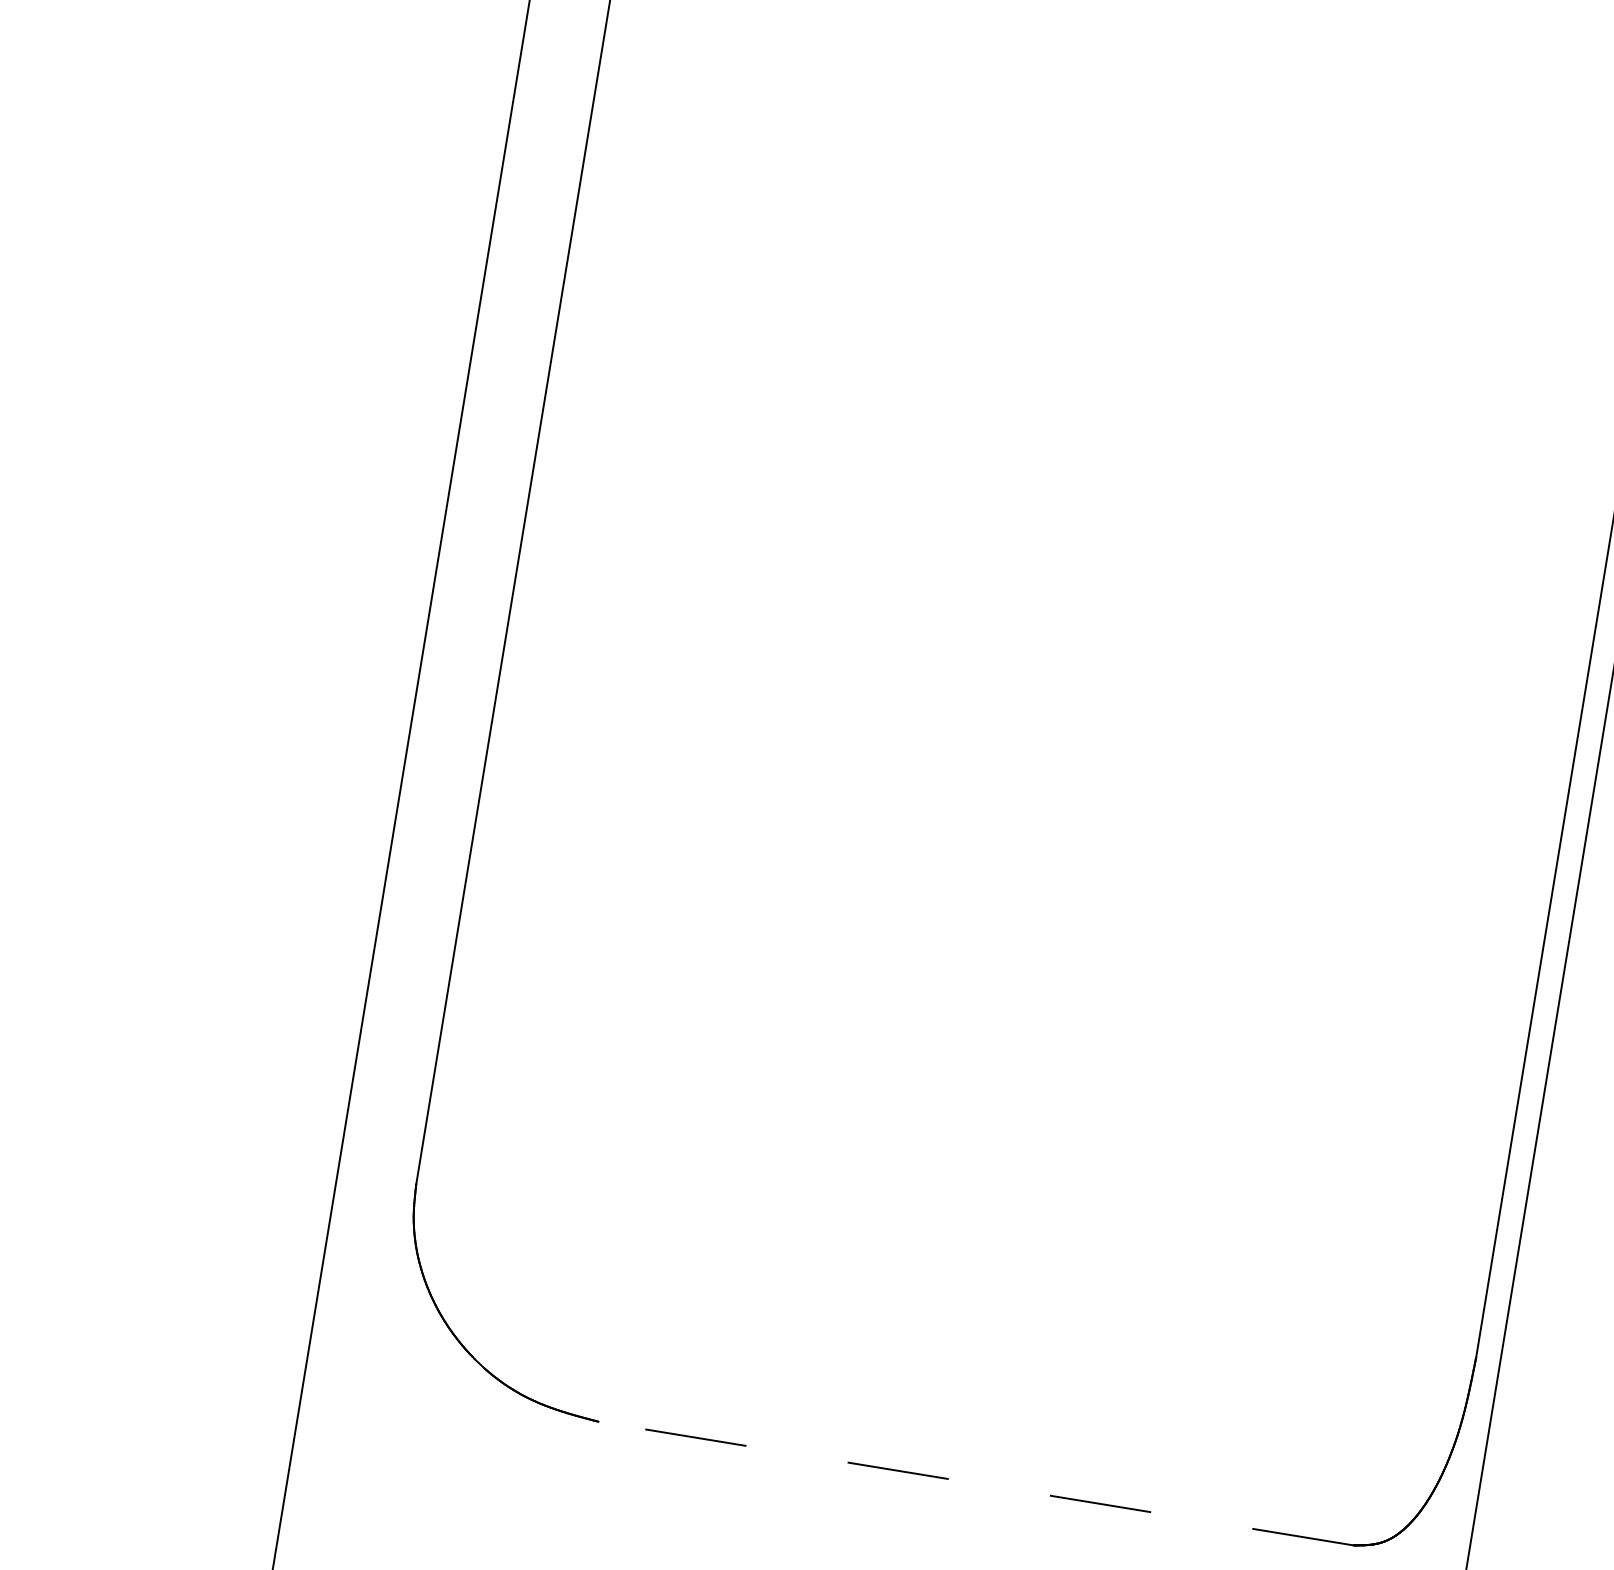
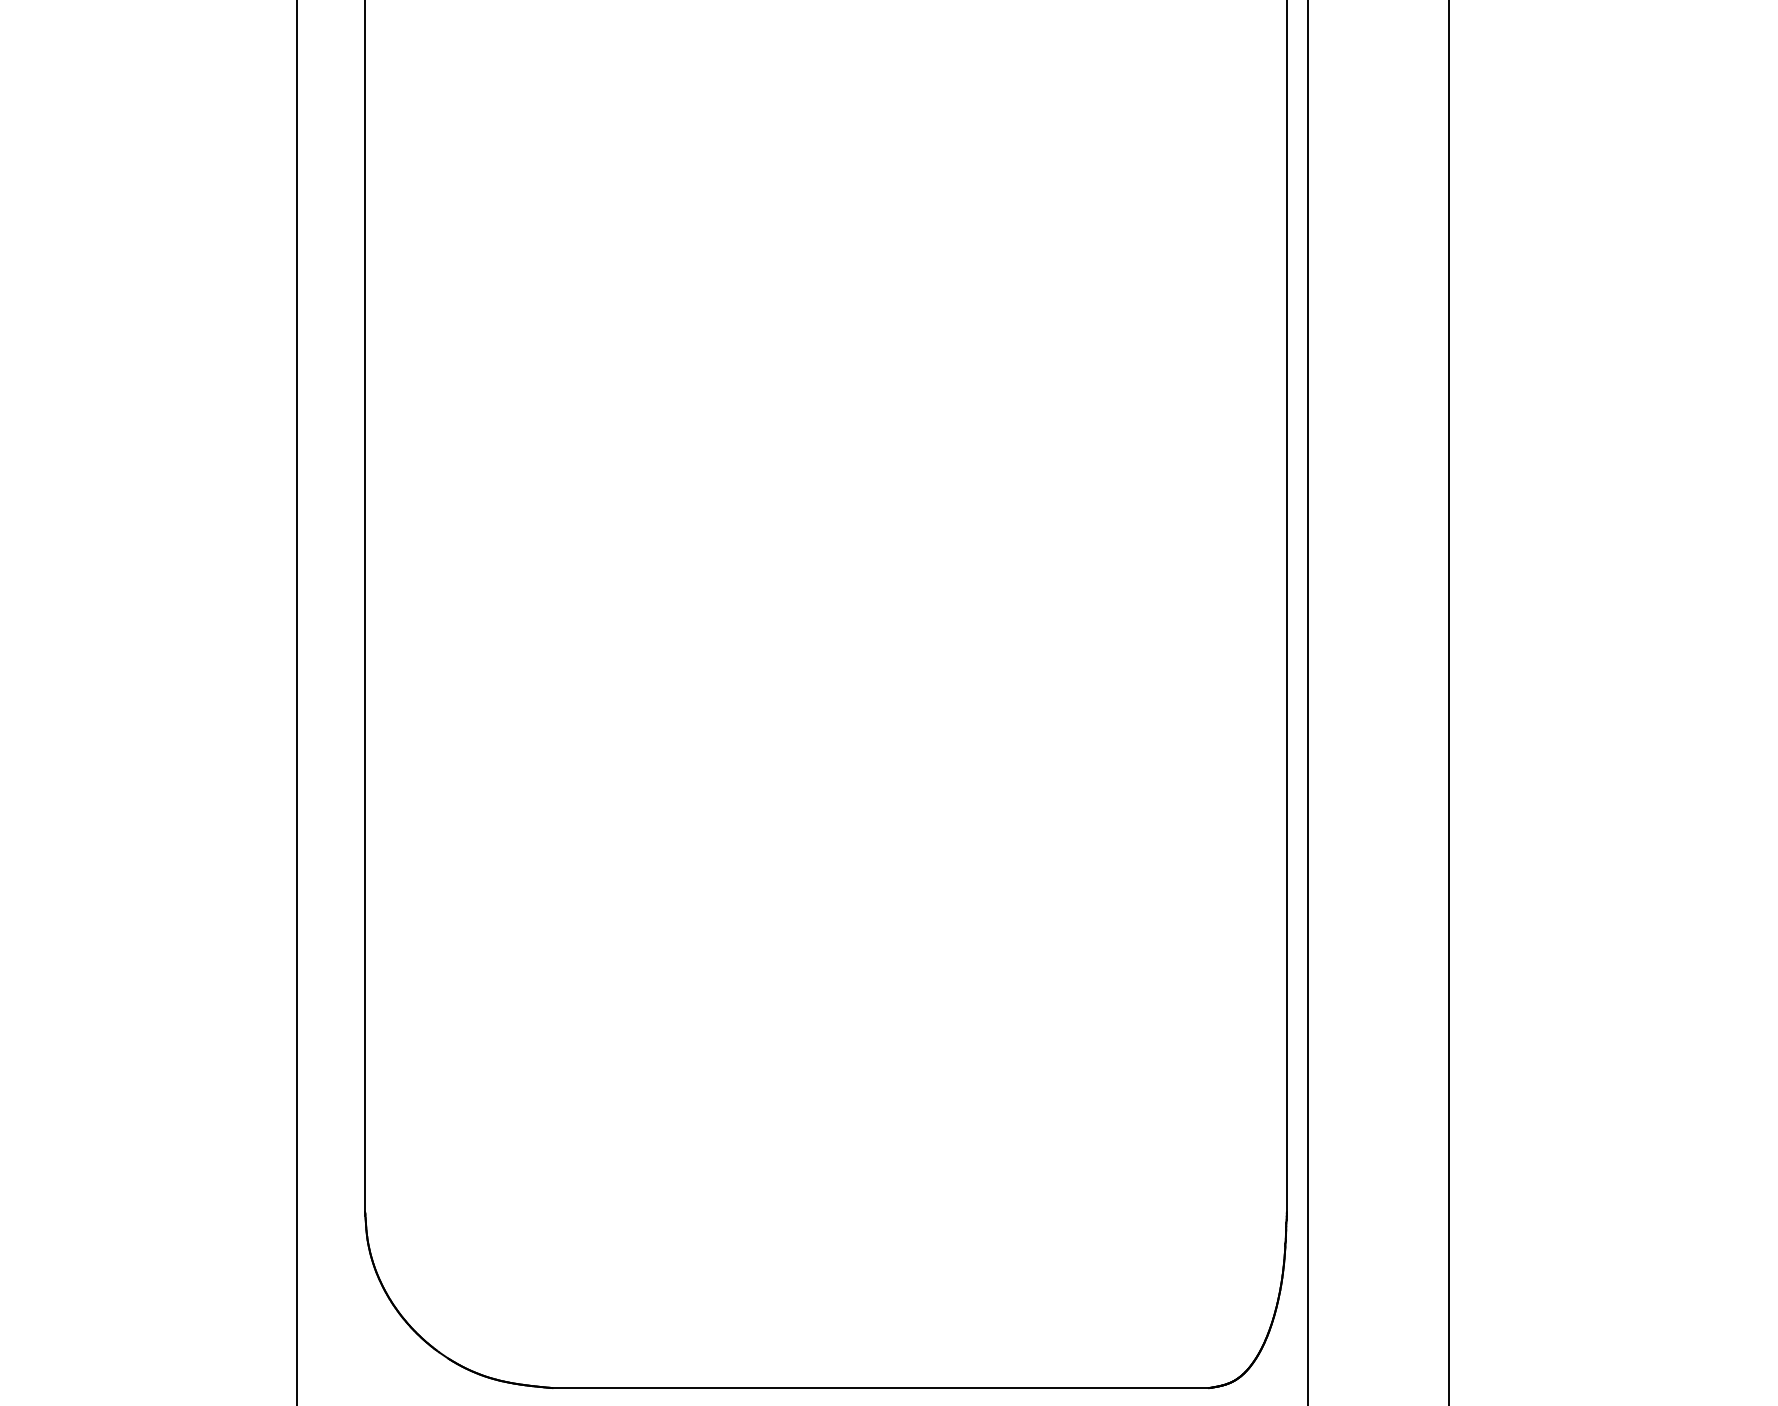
line: (975, 1483) -> (880, 1388), dashed -> solid

